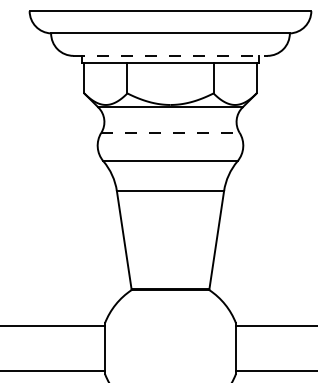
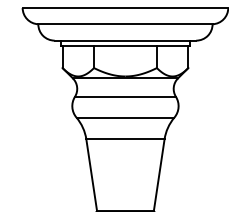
line: (170, 55) -> (125, 40), dashed -> solid
line: (170, 132) -> (125, 96), dashed -> solid

